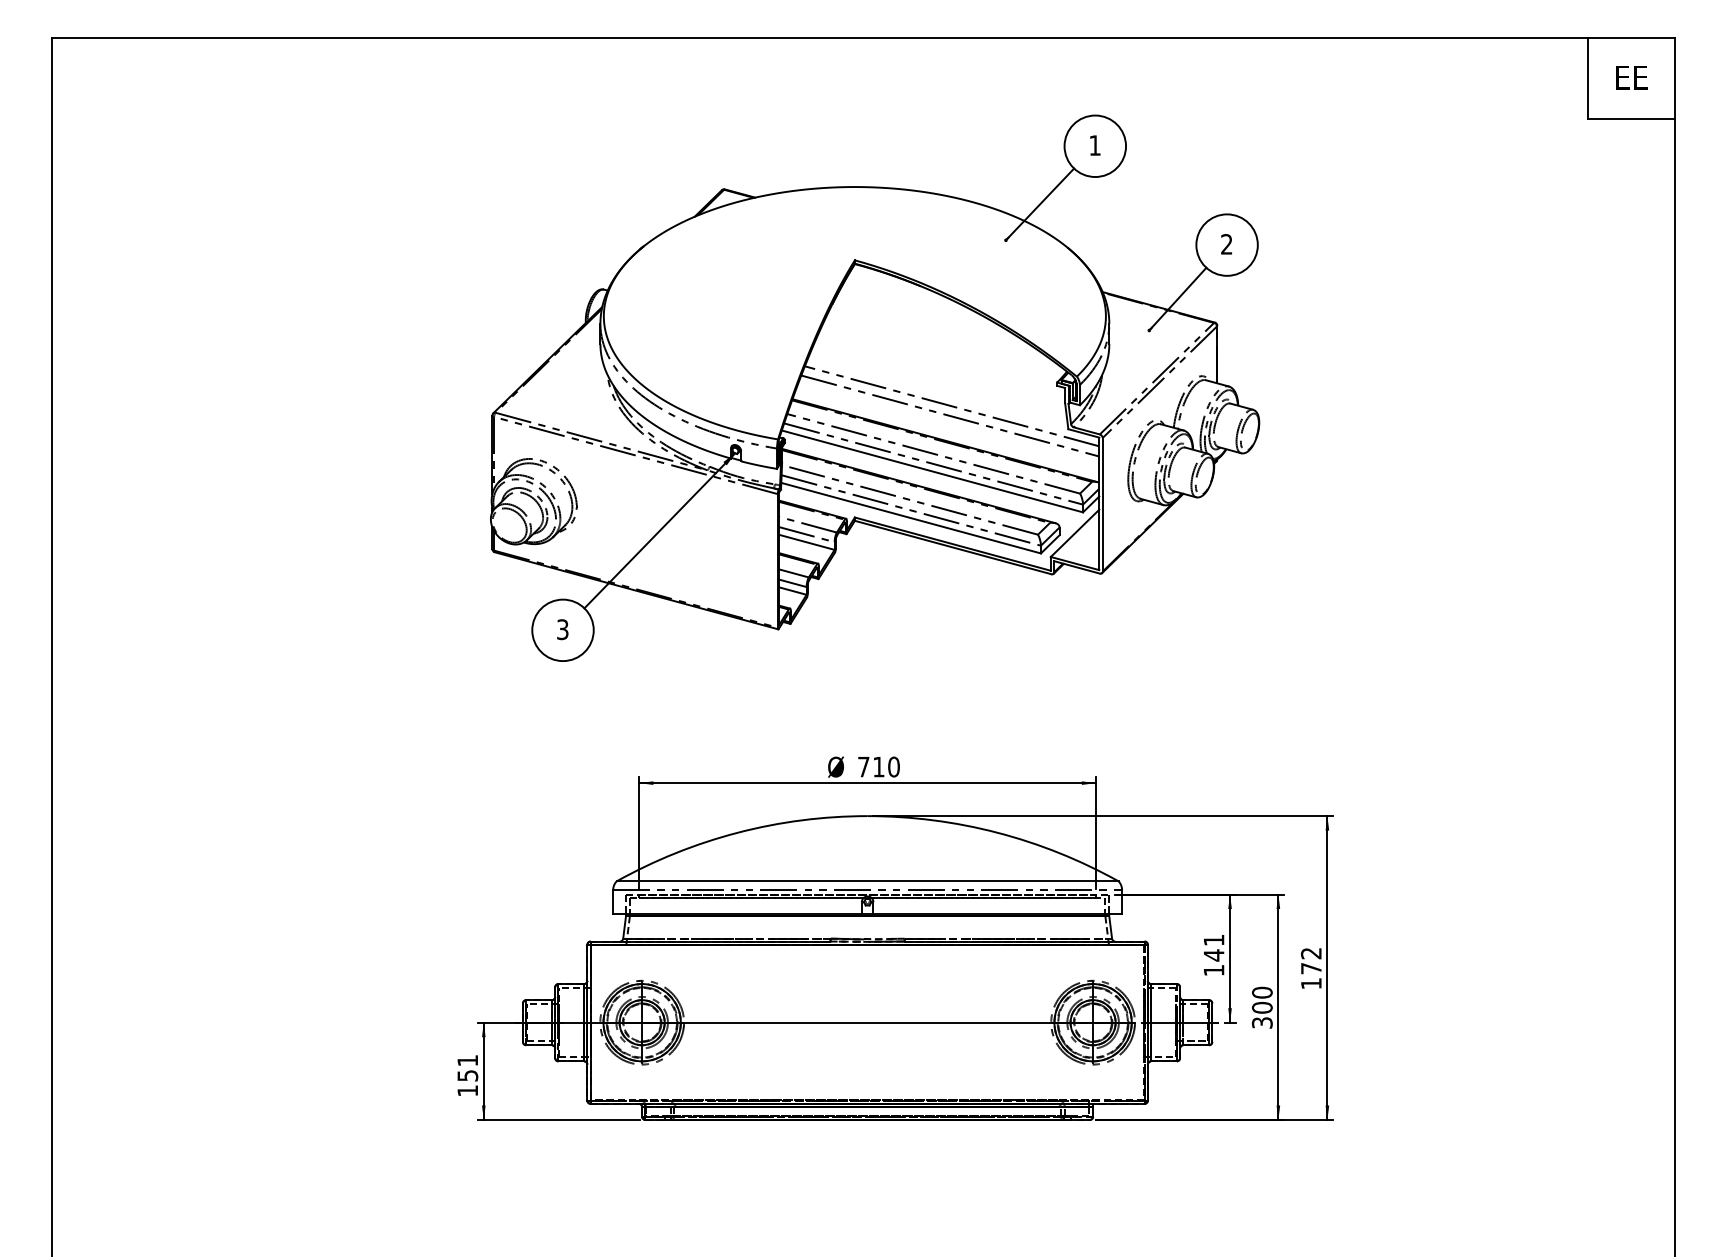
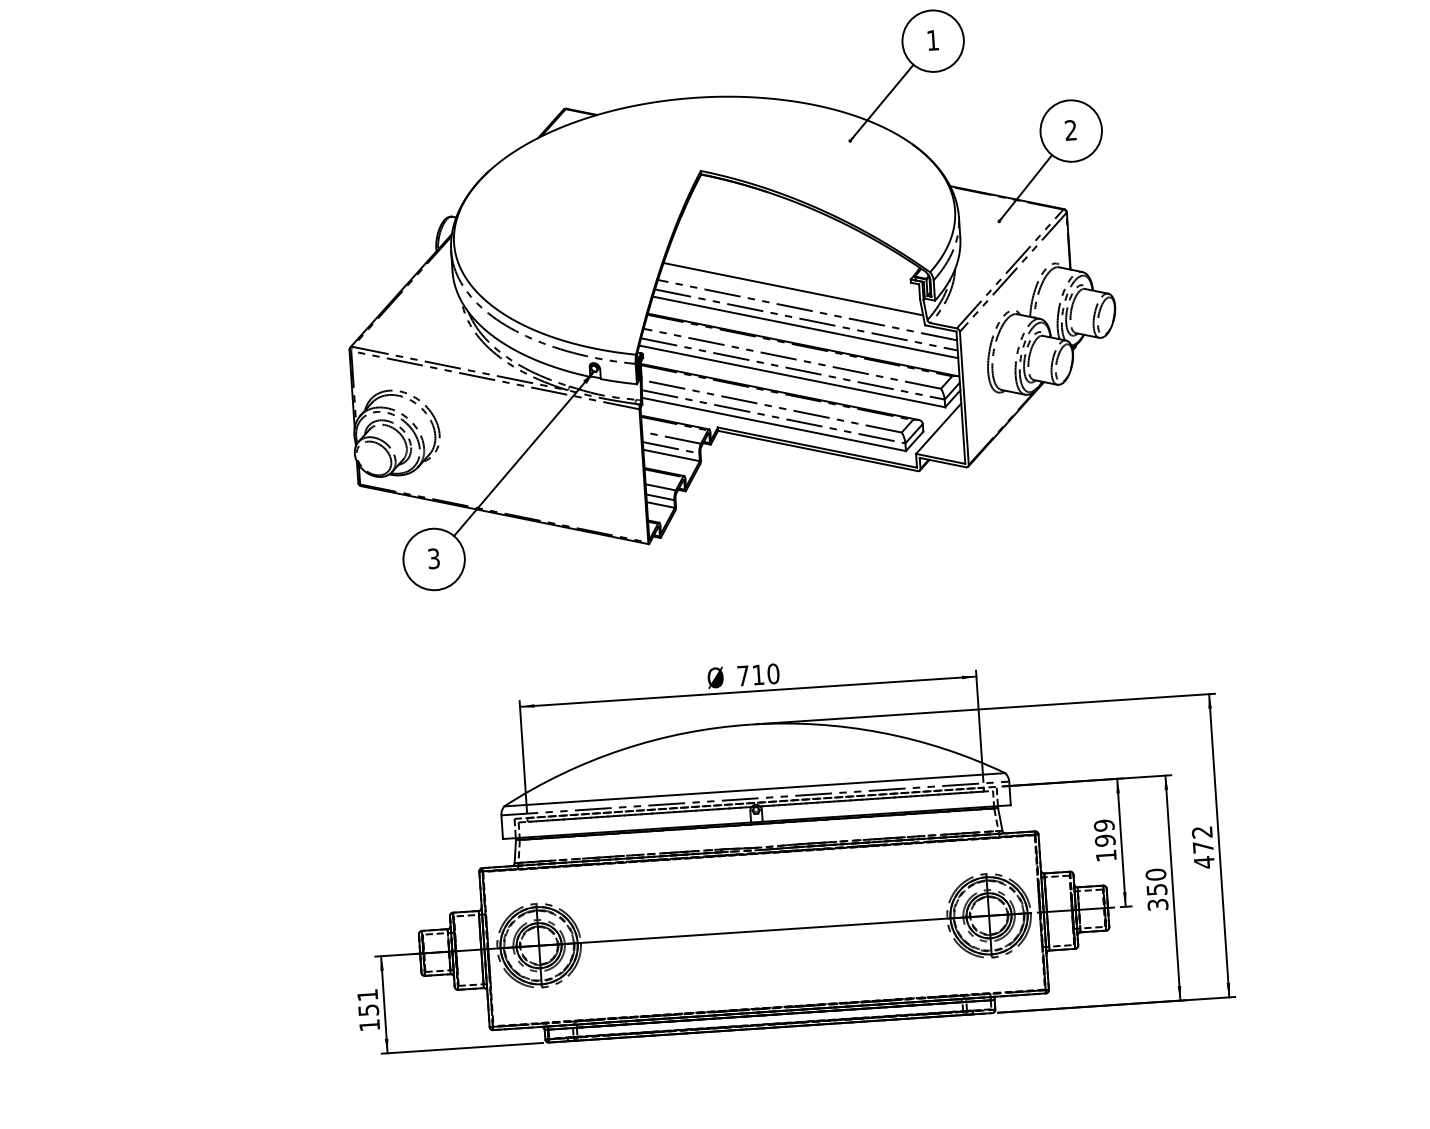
line: (939, 384) -> (793, 289), added
line: (948, 423) -> (805, 327), added
text: (1213, 947) -> (1104, 832), 141 -> 199
text: (1311, 983) -> (1204, 862), 172 -> 472
text: (1262, 1007) -> (1157, 889), 300 -> 350

